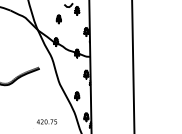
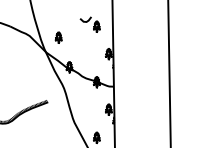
part: (58, 19) -> (58, 38), moved

